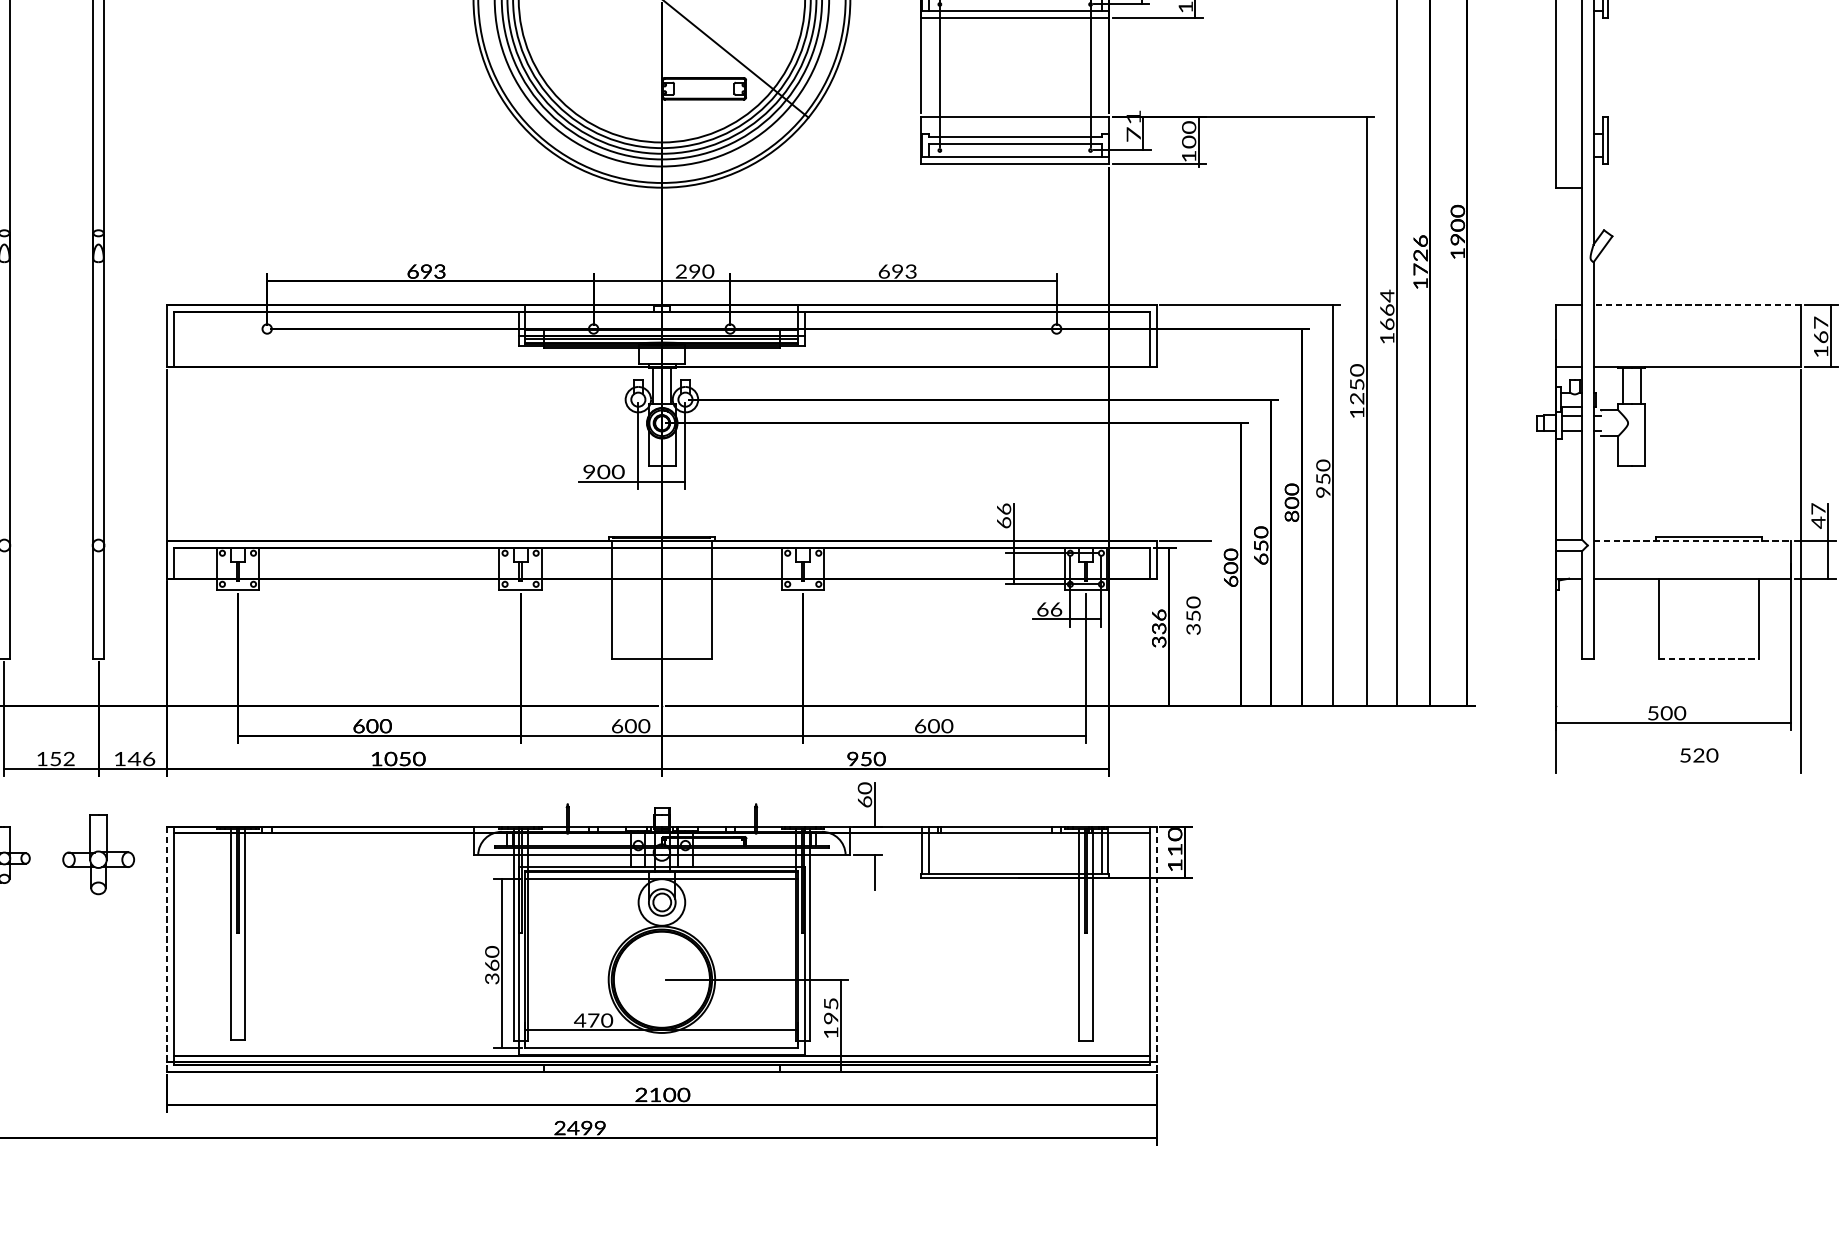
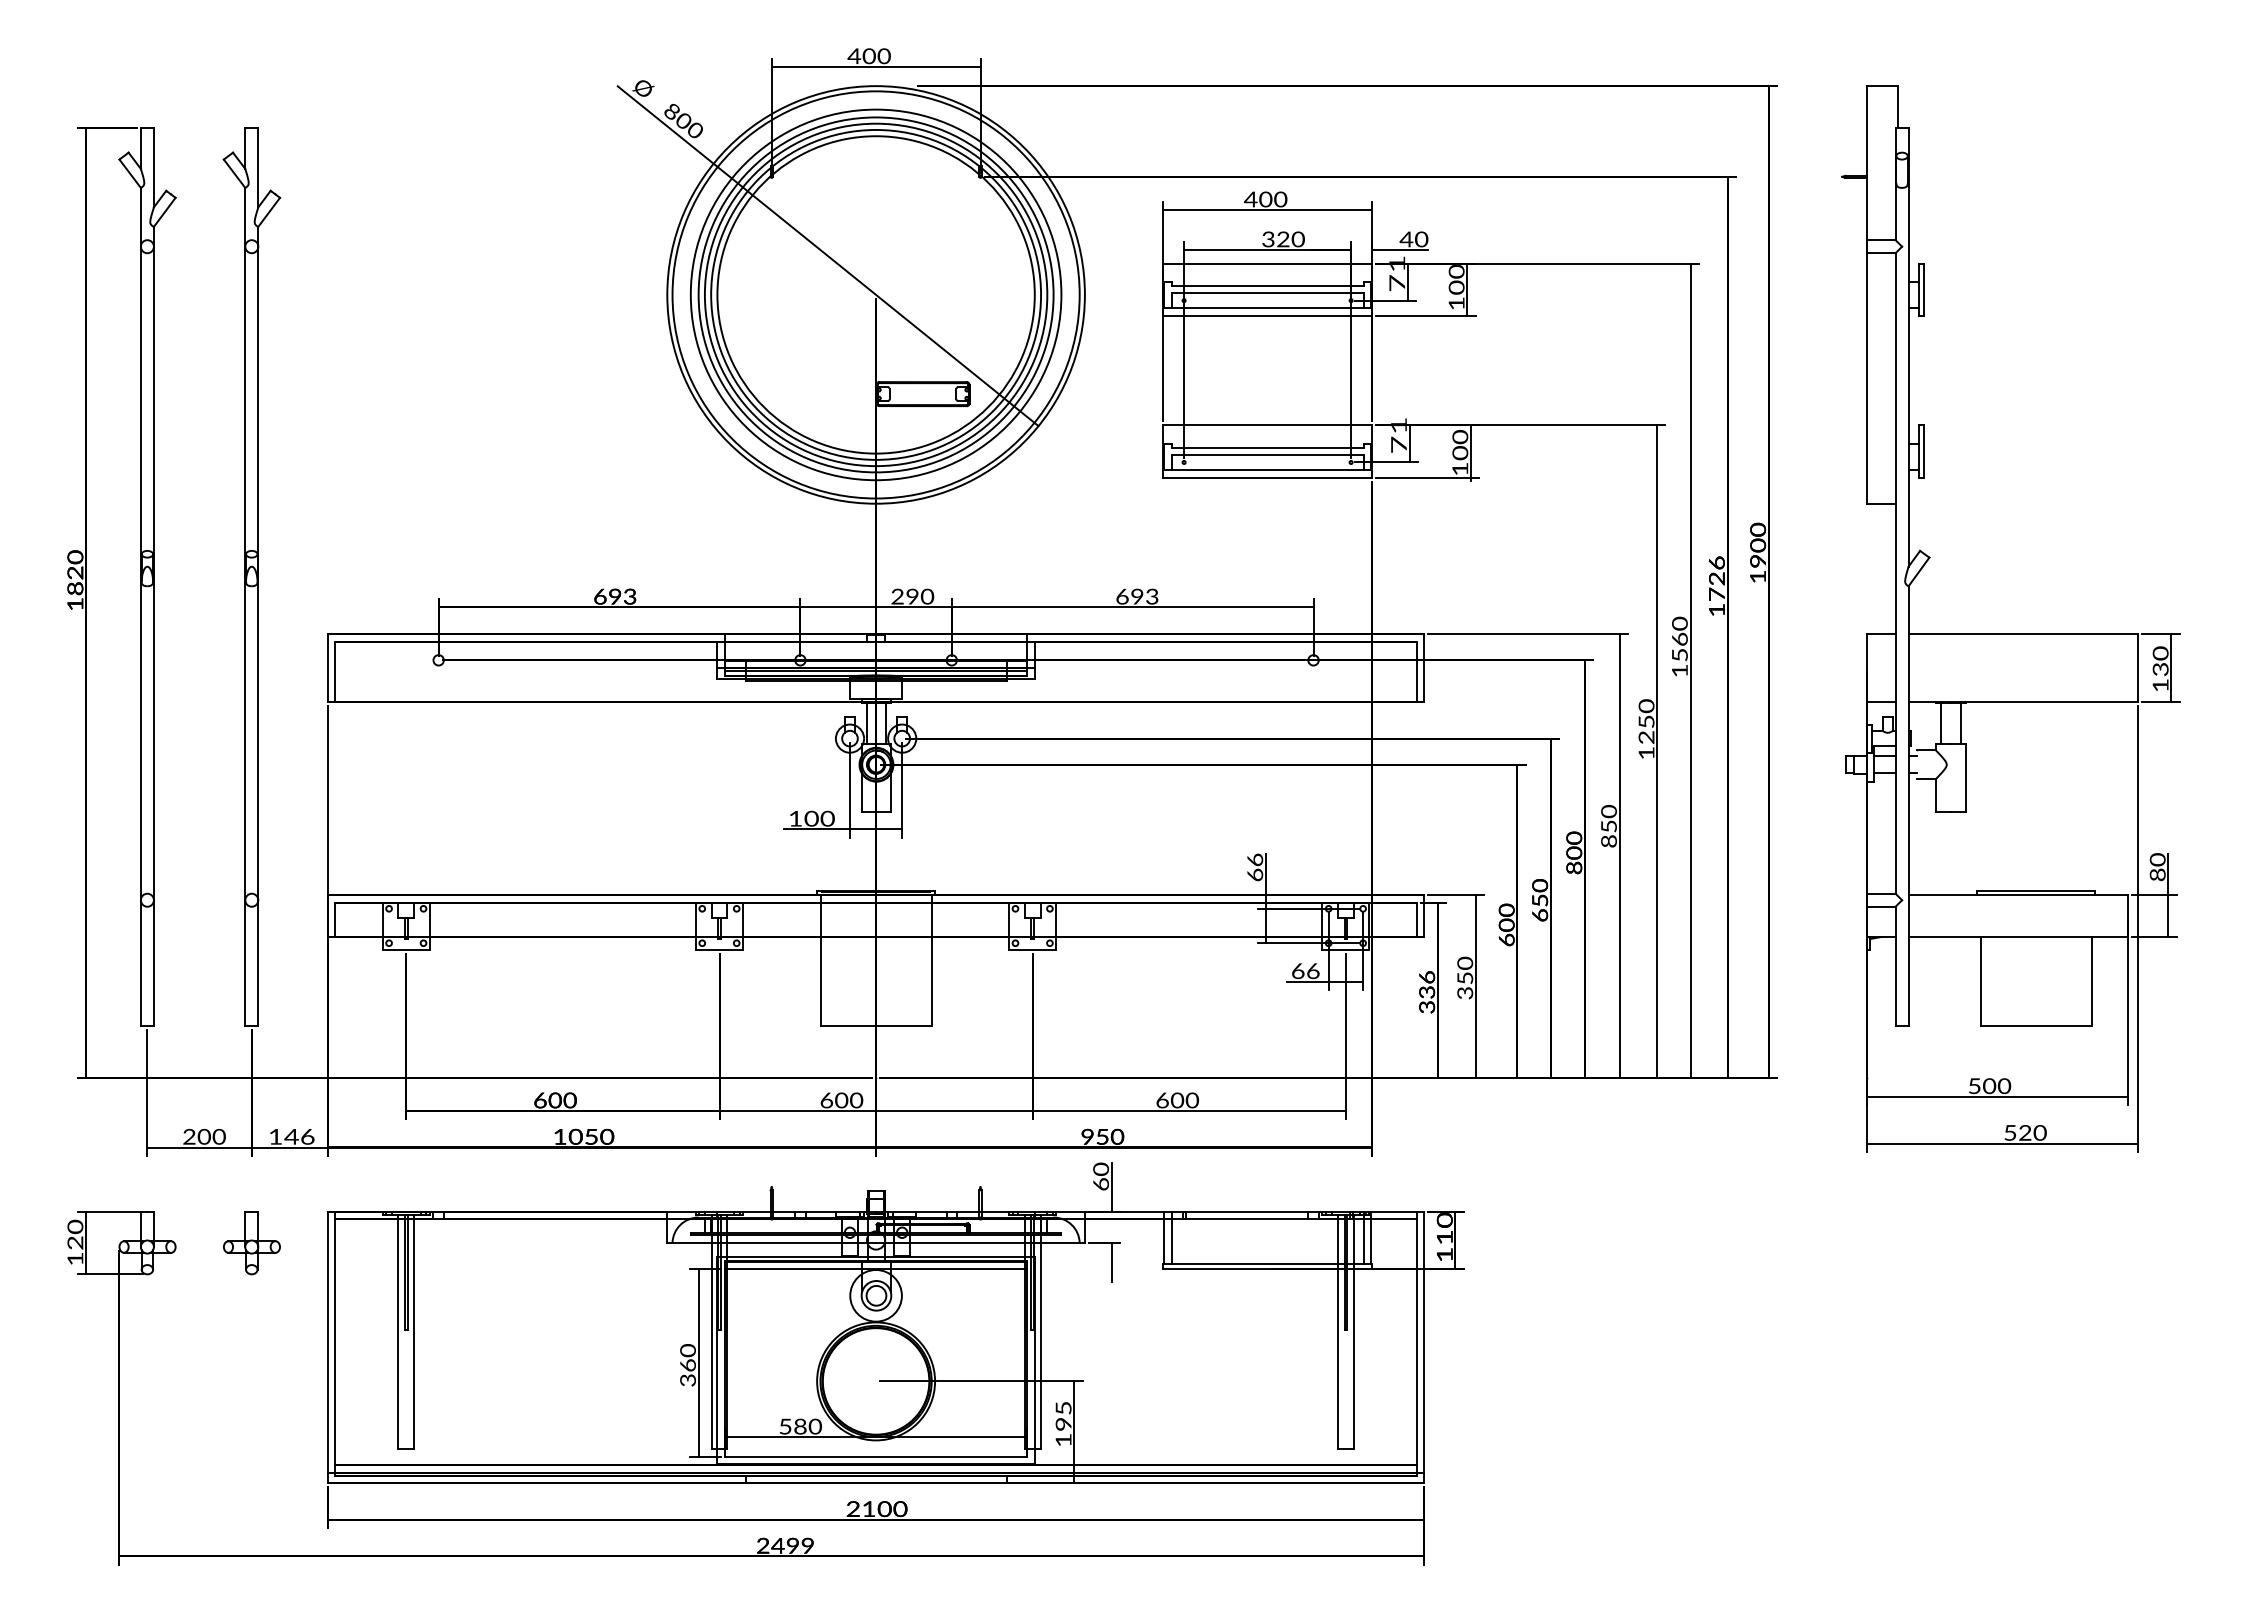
line: (1697, 305) -> (2023, 634), dashed -> solid
text: (1386, 309) -> (1679, 638), 1664 -> 1560
text: (1820, 330) -> (2160, 661), 167 -> 130
text: (589, 471) -> (795, 818), 900 -> 100
text: (1323, 492) -> (1609, 841), 950 -> 850
text: (1818, 515) -> (2157, 867), 47 -> 80
line: (1692, 541) -> (2018, 895), dashed -> solid
line: (1202, 623) -> (1475, 986), added
line: (1709, 658) -> (2036, 1025), dashed -> solid
text: (55, 758) -> (204, 1136), 152 -> 200
line: (1678, 765) -> (2002, 1143), added
part: (98, 855) -> (251, 1243), size x0.71
line: (167, 949) -> (328, 1347), dashed -> solid
line: (1156, 949) -> (1424, 1347), dashed -> solid
text: (586, 1020) -> (792, 1426), 470 -> 580

